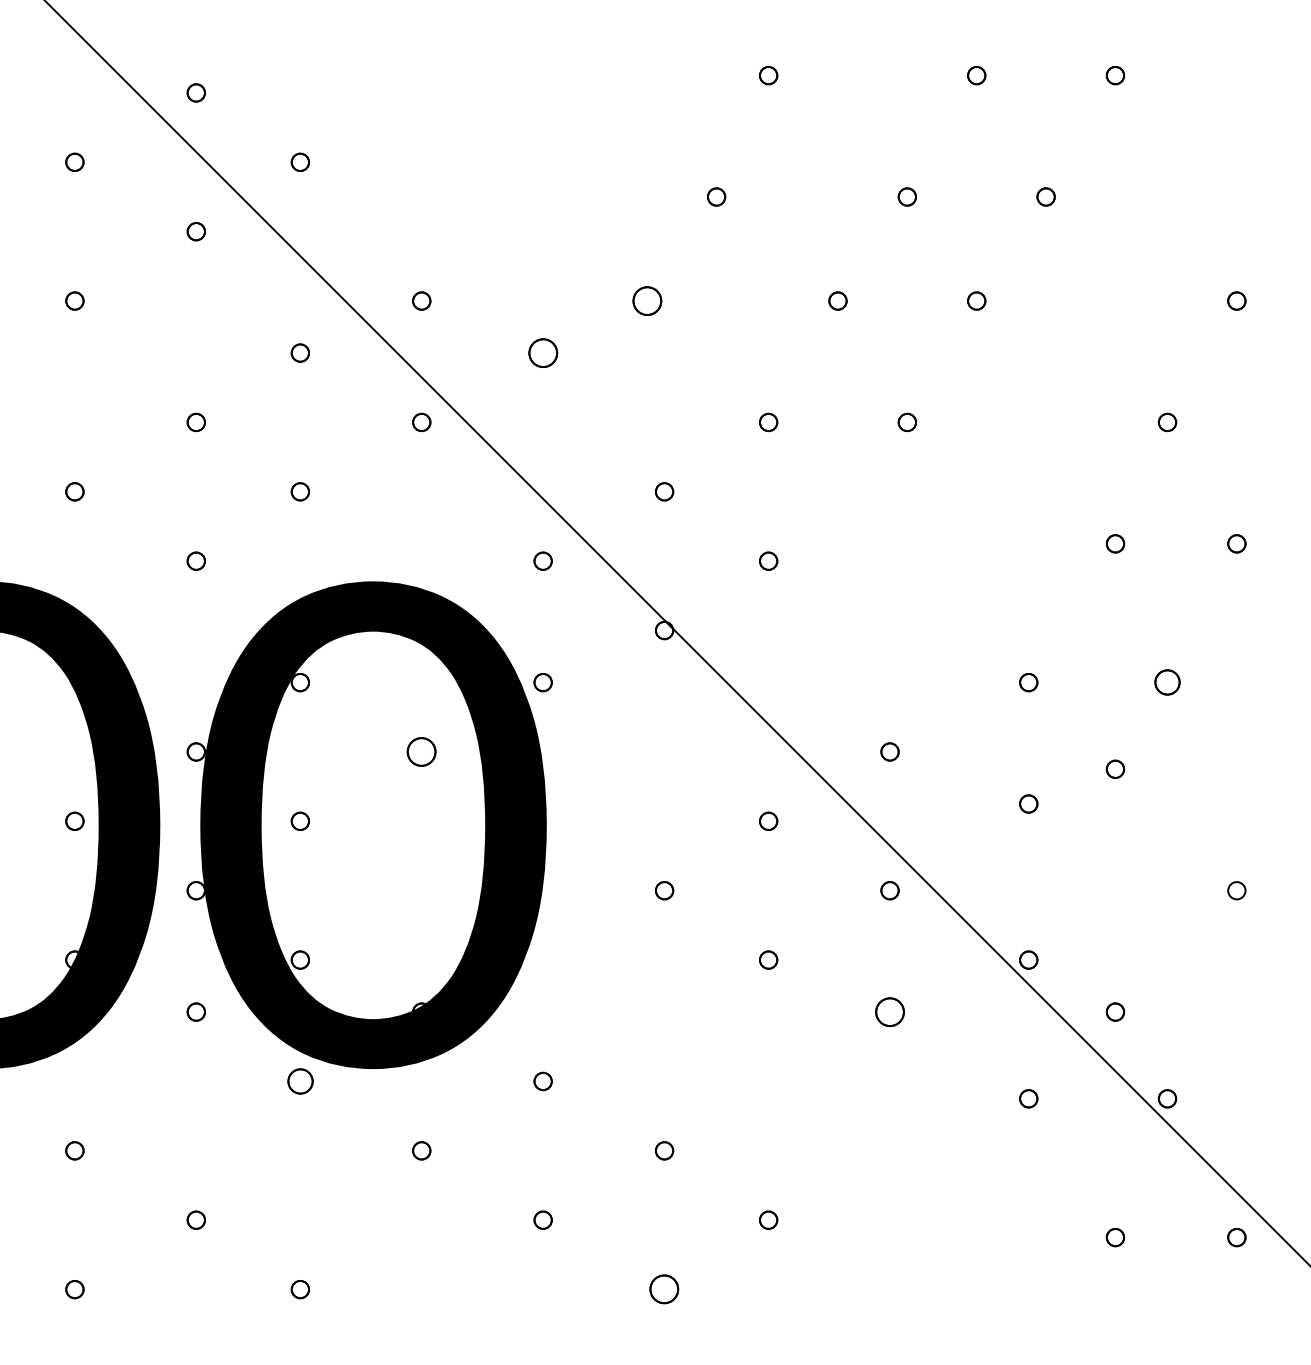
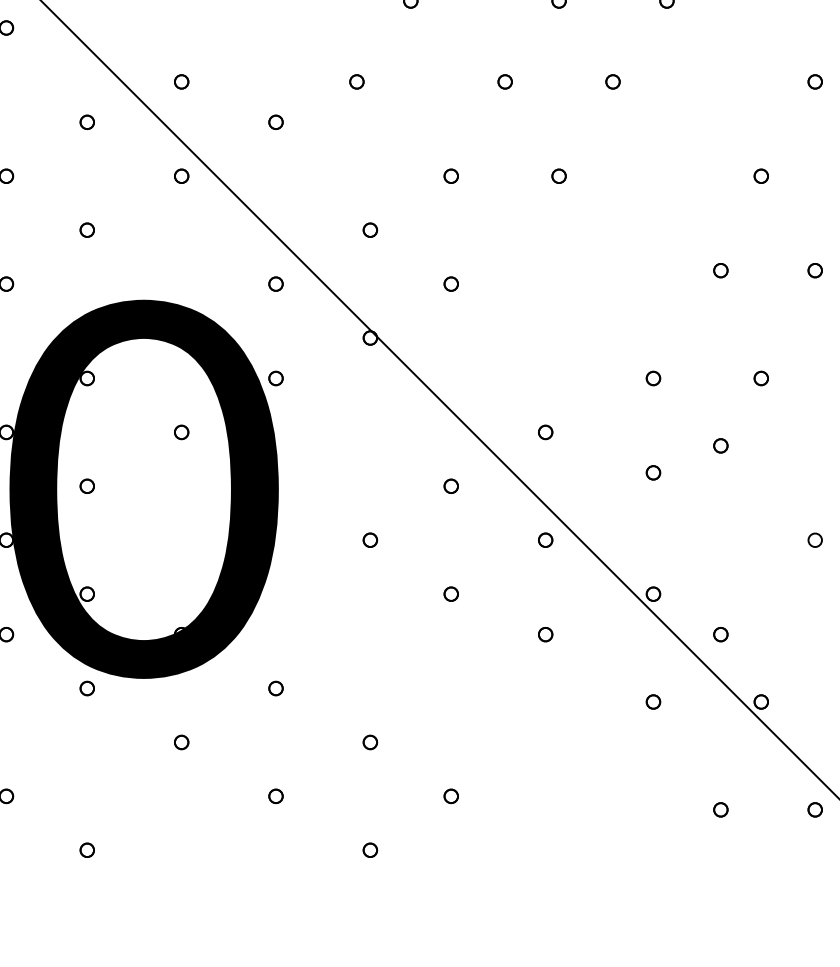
part: (646, 300) -> (356, 81), size x0.62
part: (542, 352) -> (275, 121), size x0.62
part: (1167, 682) -> (761, 378), size x0.71
part: (421, 751) -> (181, 432), size x0.62
part: (889, 1011) -> (545, 634), size x0.62
part: (299, 1081) -> (86, 688), size x0.71
part: (664, 1289) -> (370, 850), size x0.62

